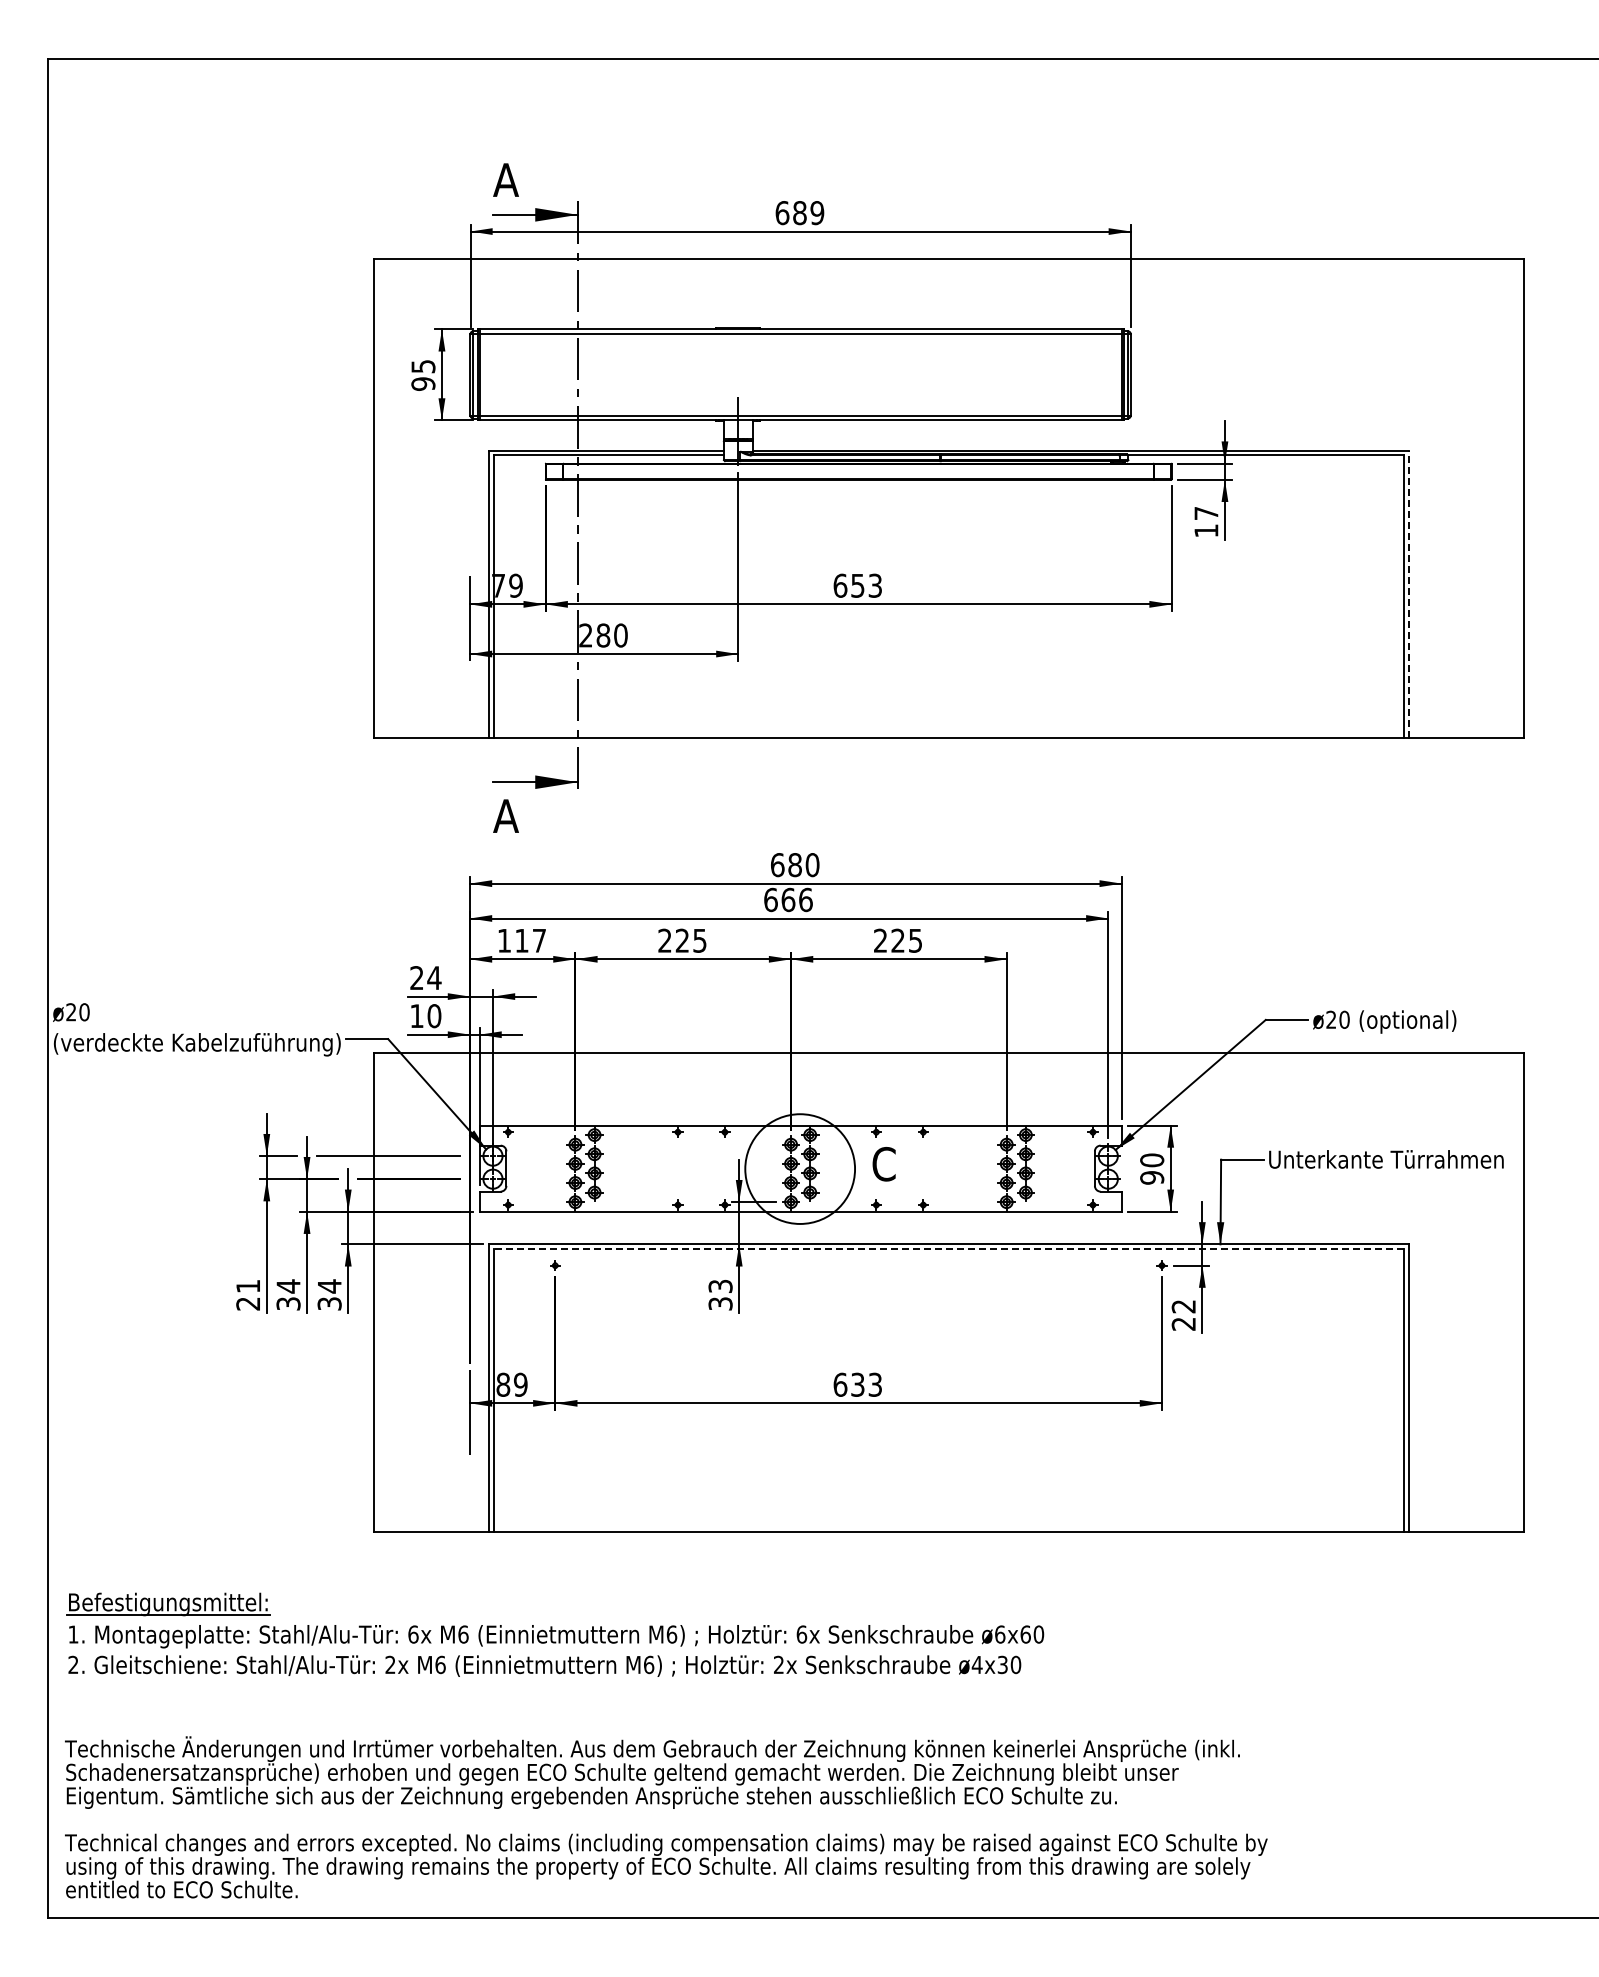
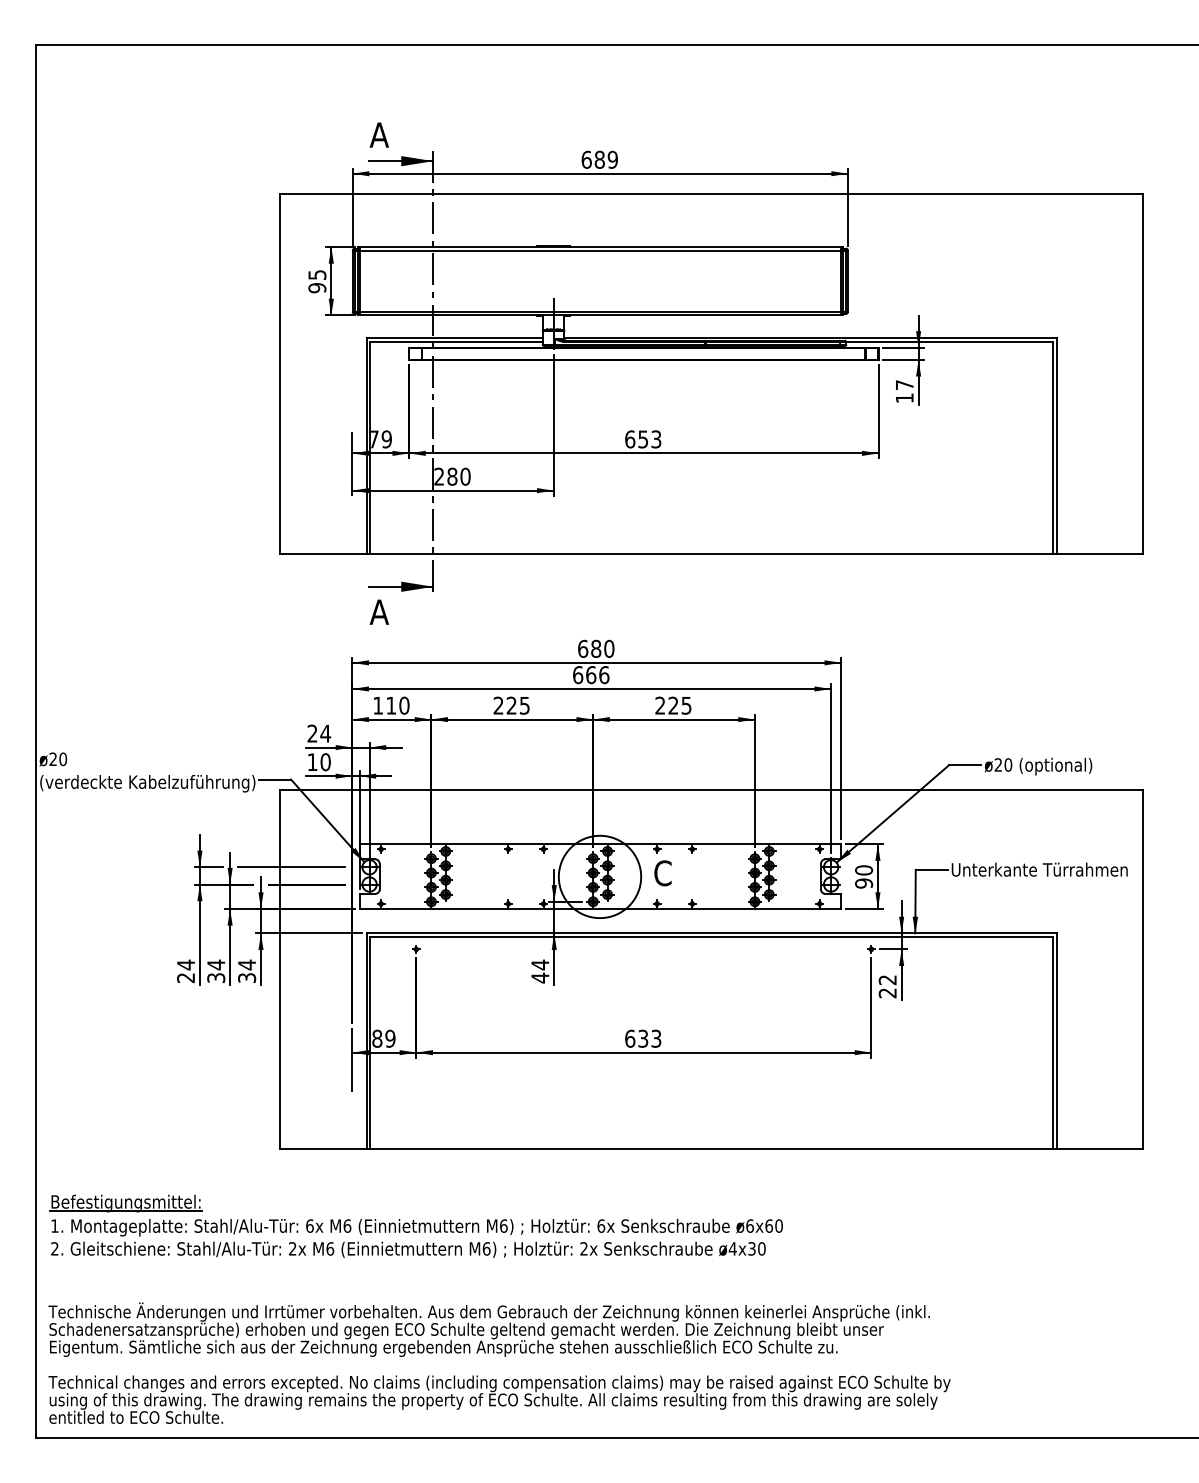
line: (1409, 594) -> (1057, 445), dashed -> solid
text: (539, 940) -> (404, 705), 117 -> 110
line: (948, 1249) -> (711, 937), dashed -> solid
text: (247, 1286) -> (185, 965), 21 -> 24
text: (720, 1295) -> (540, 971), 33 -> 44

